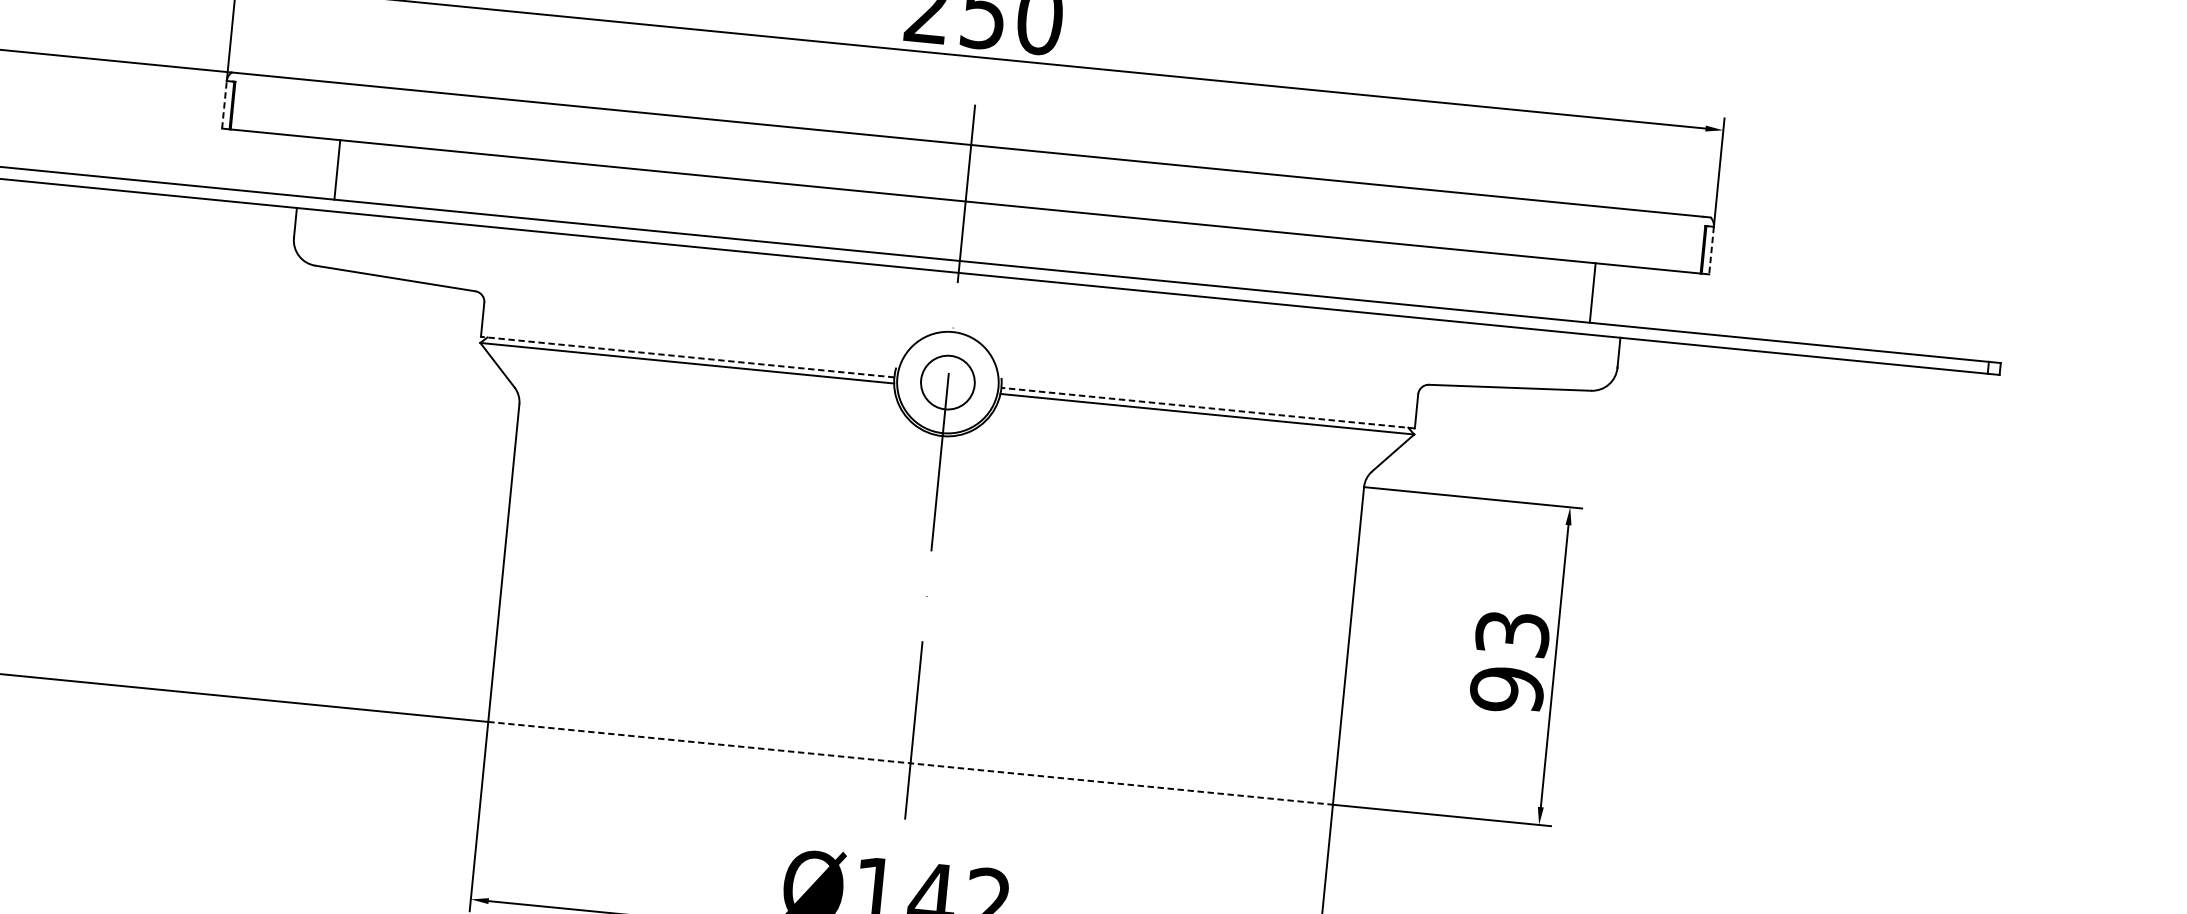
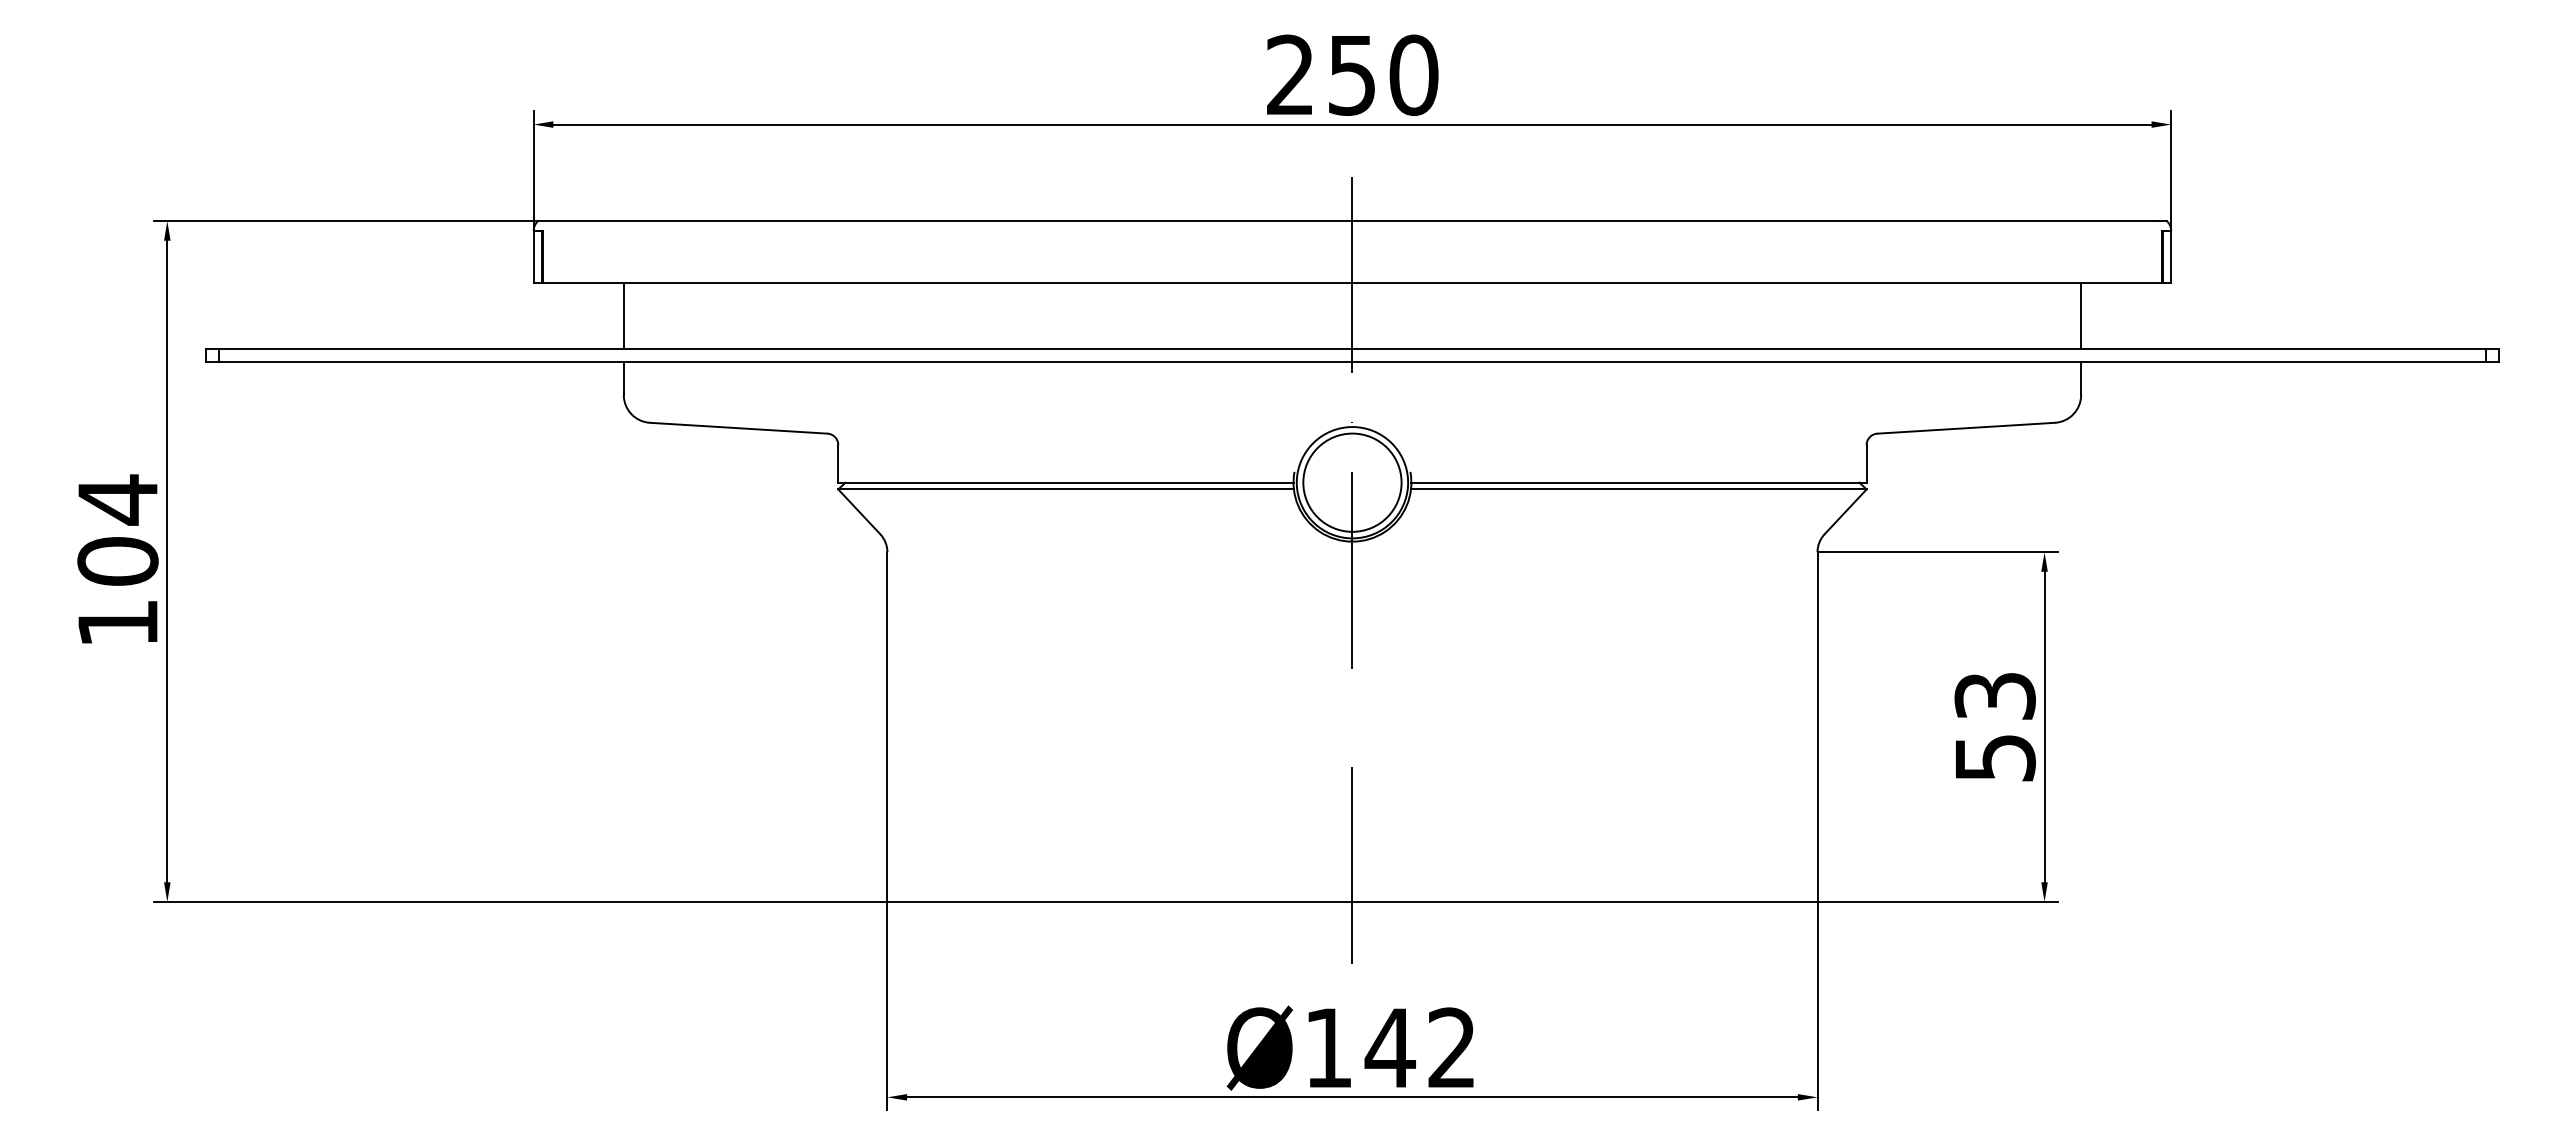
line: (224, 104) -> (533, 256), dashed -> solid
line: (337, 169) -> (623, 315), moved
line: (1711, 251) -> (2171, 257), dashed -> solid
line: (1593, 292) -> (2081, 315), moved
line: (687, 356) -> (1065, 482), dashed -> solid
circle: (947, 382) -> (1352, 482), size x1.67
line: (1208, 407) -> (1639, 482), dashed -> solid
text: (1506, 689) -> (1994, 757), 93 -> 53
line: (910, 762) -> (1352, 901), dashed -> solid

